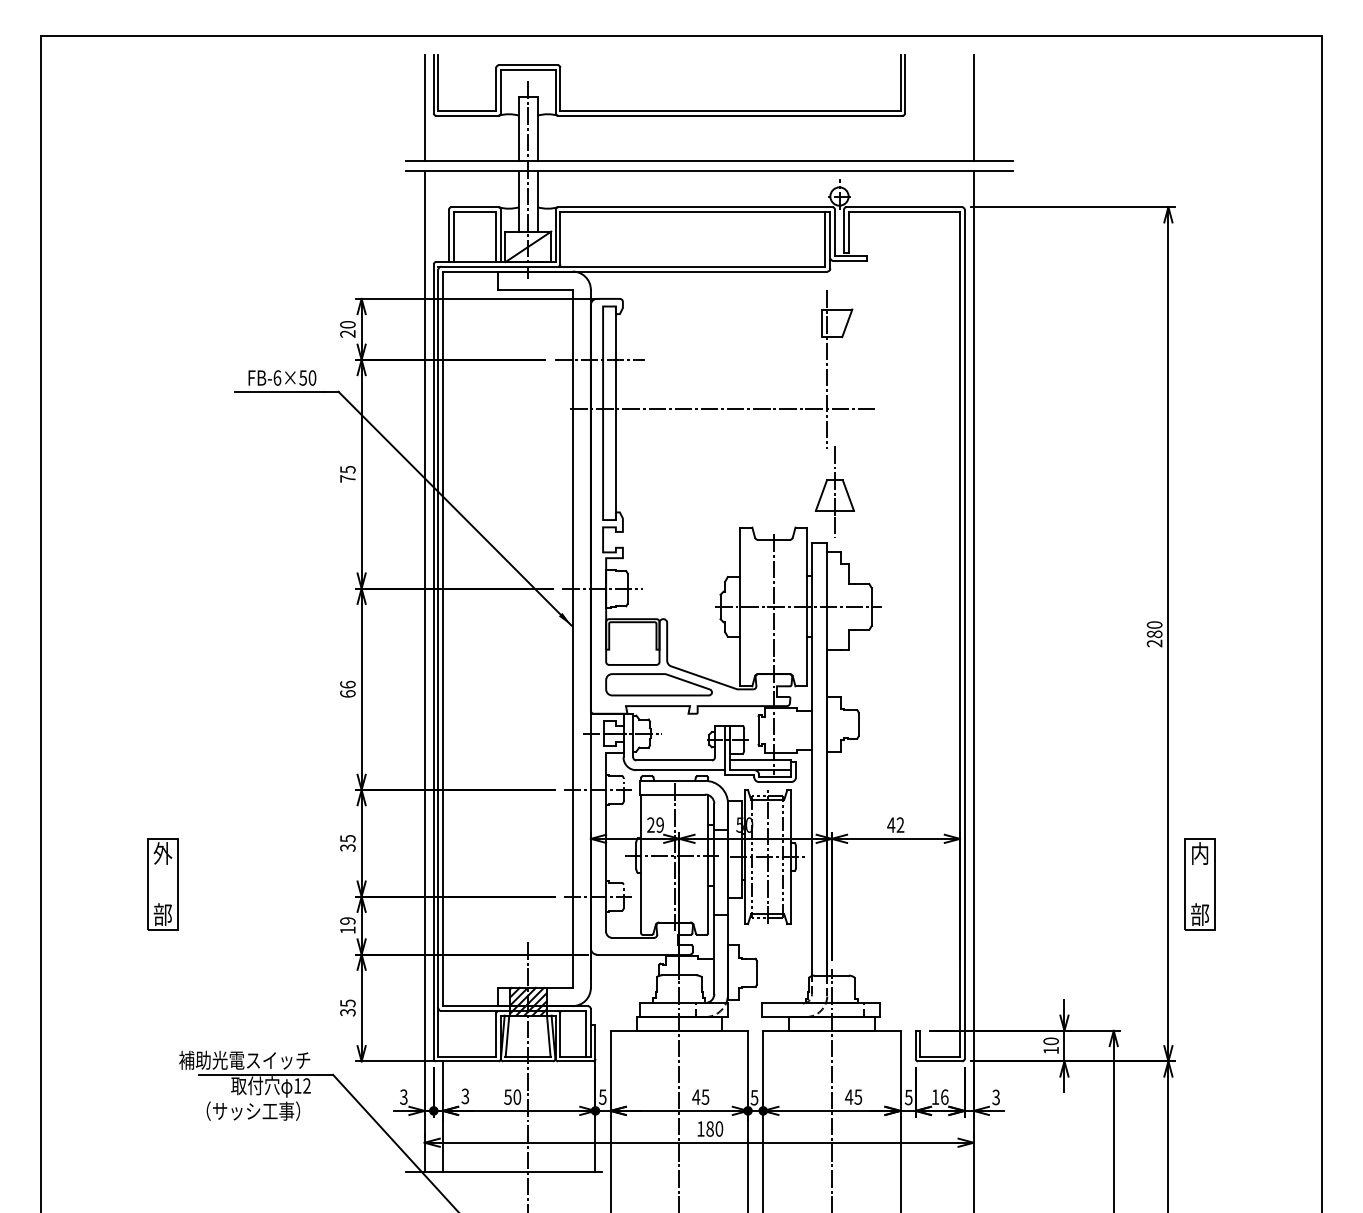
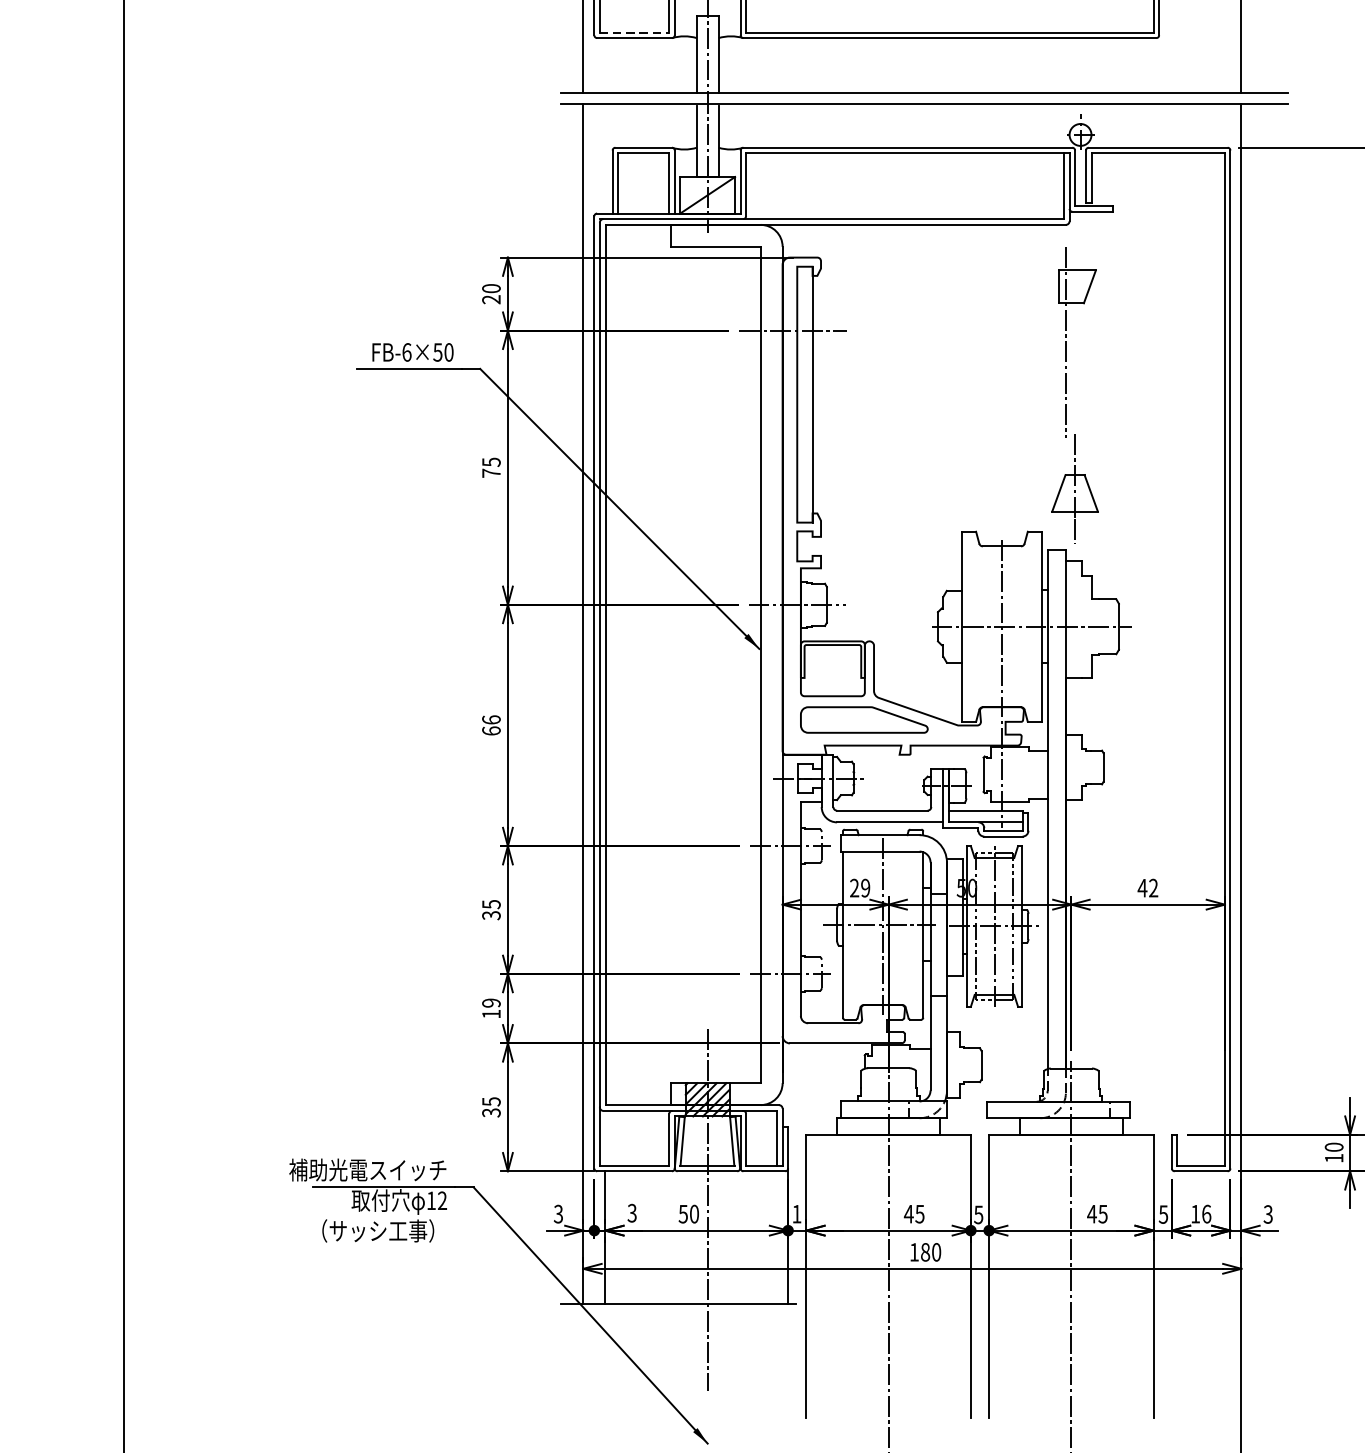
line: (467, 111) -> (634, 33), solid -> dashed
line: (722, 408) -> (940, 388), removed
part: (162, 884) -> (269, 959), removed
text: (602, 1096) -> (796, 1213), 5 -> 1

